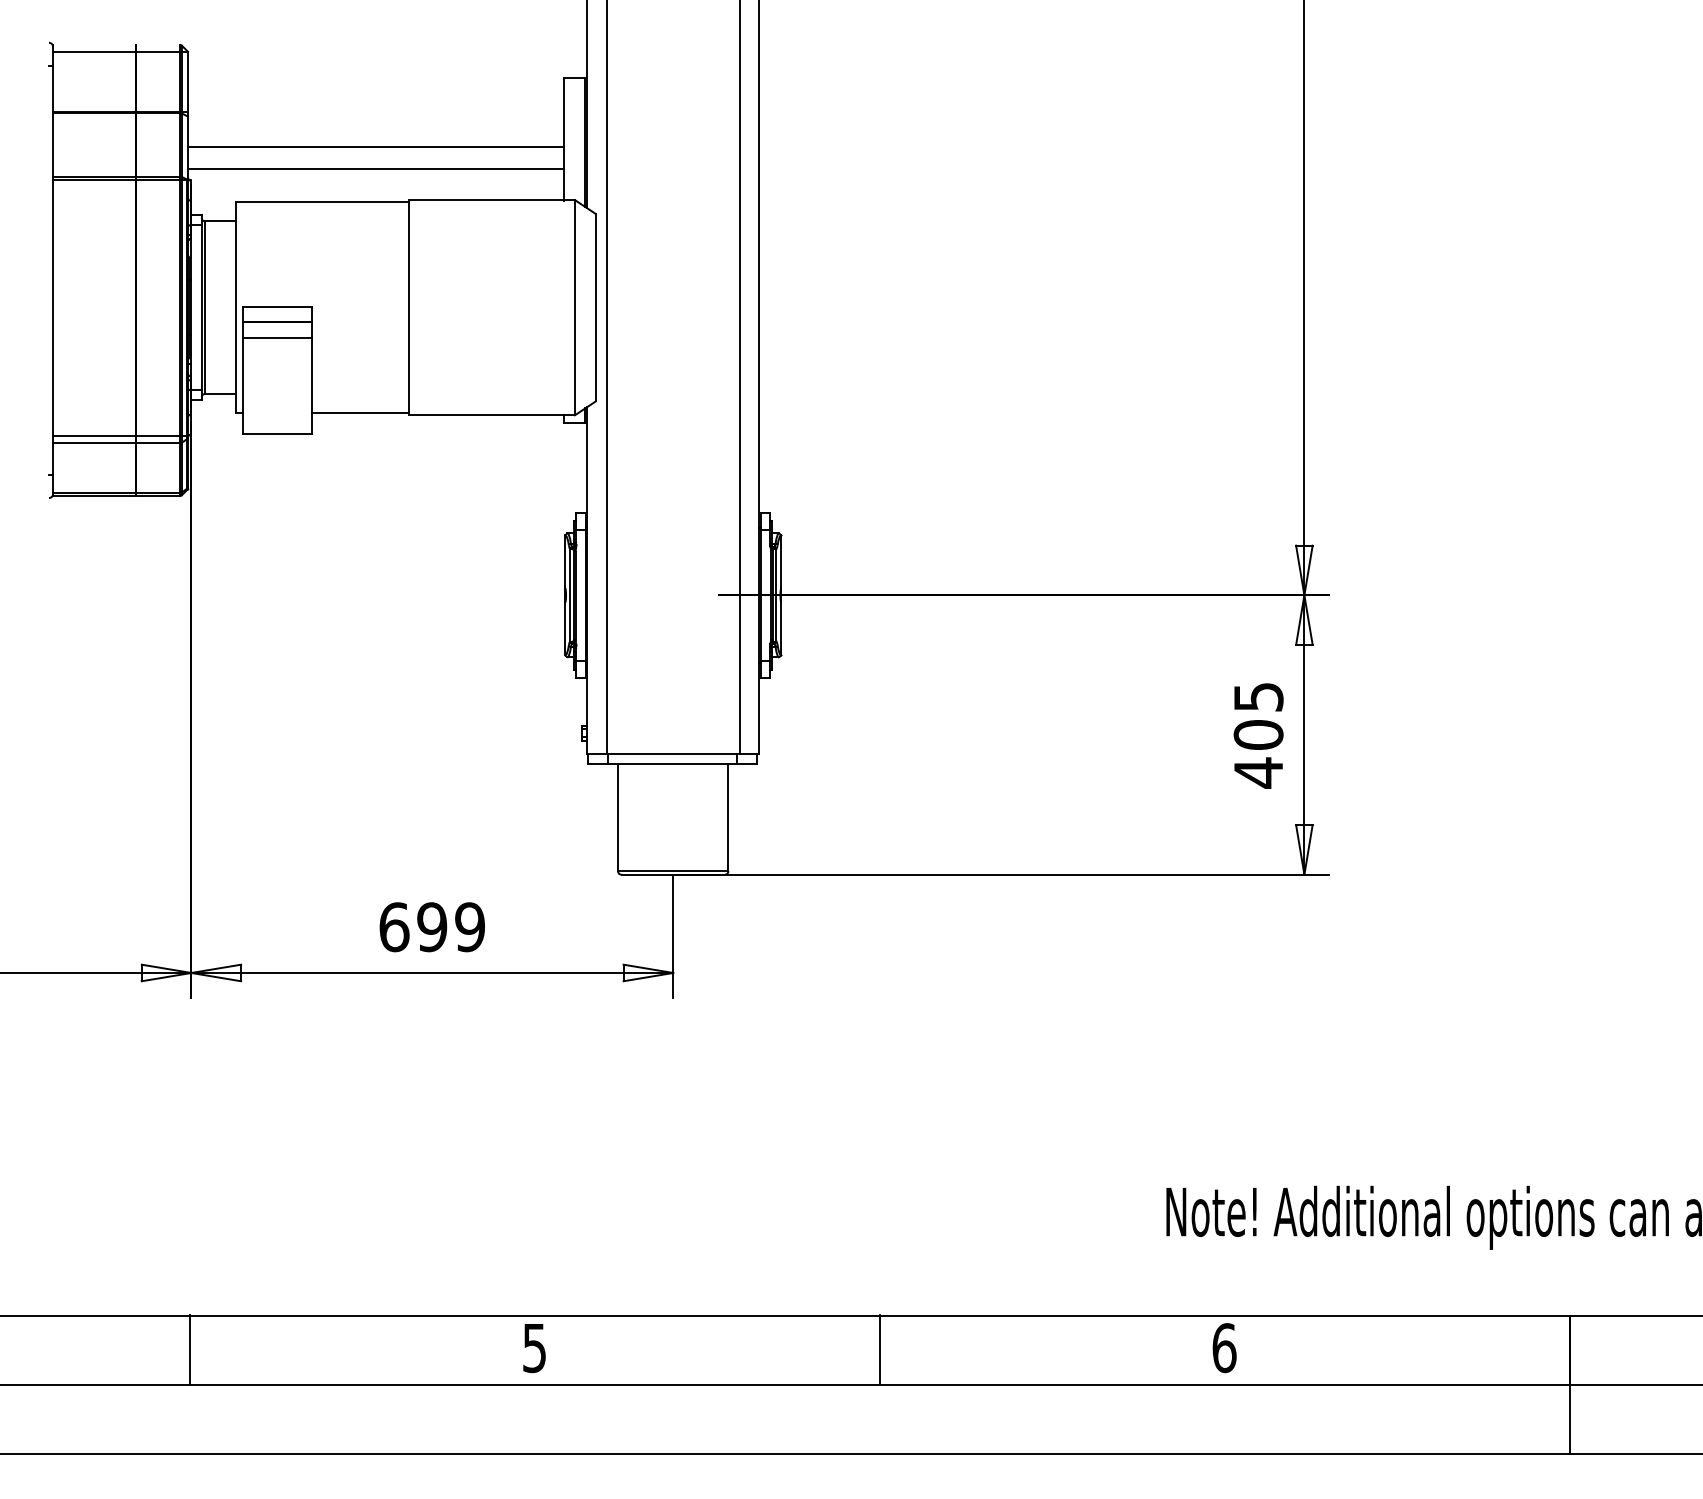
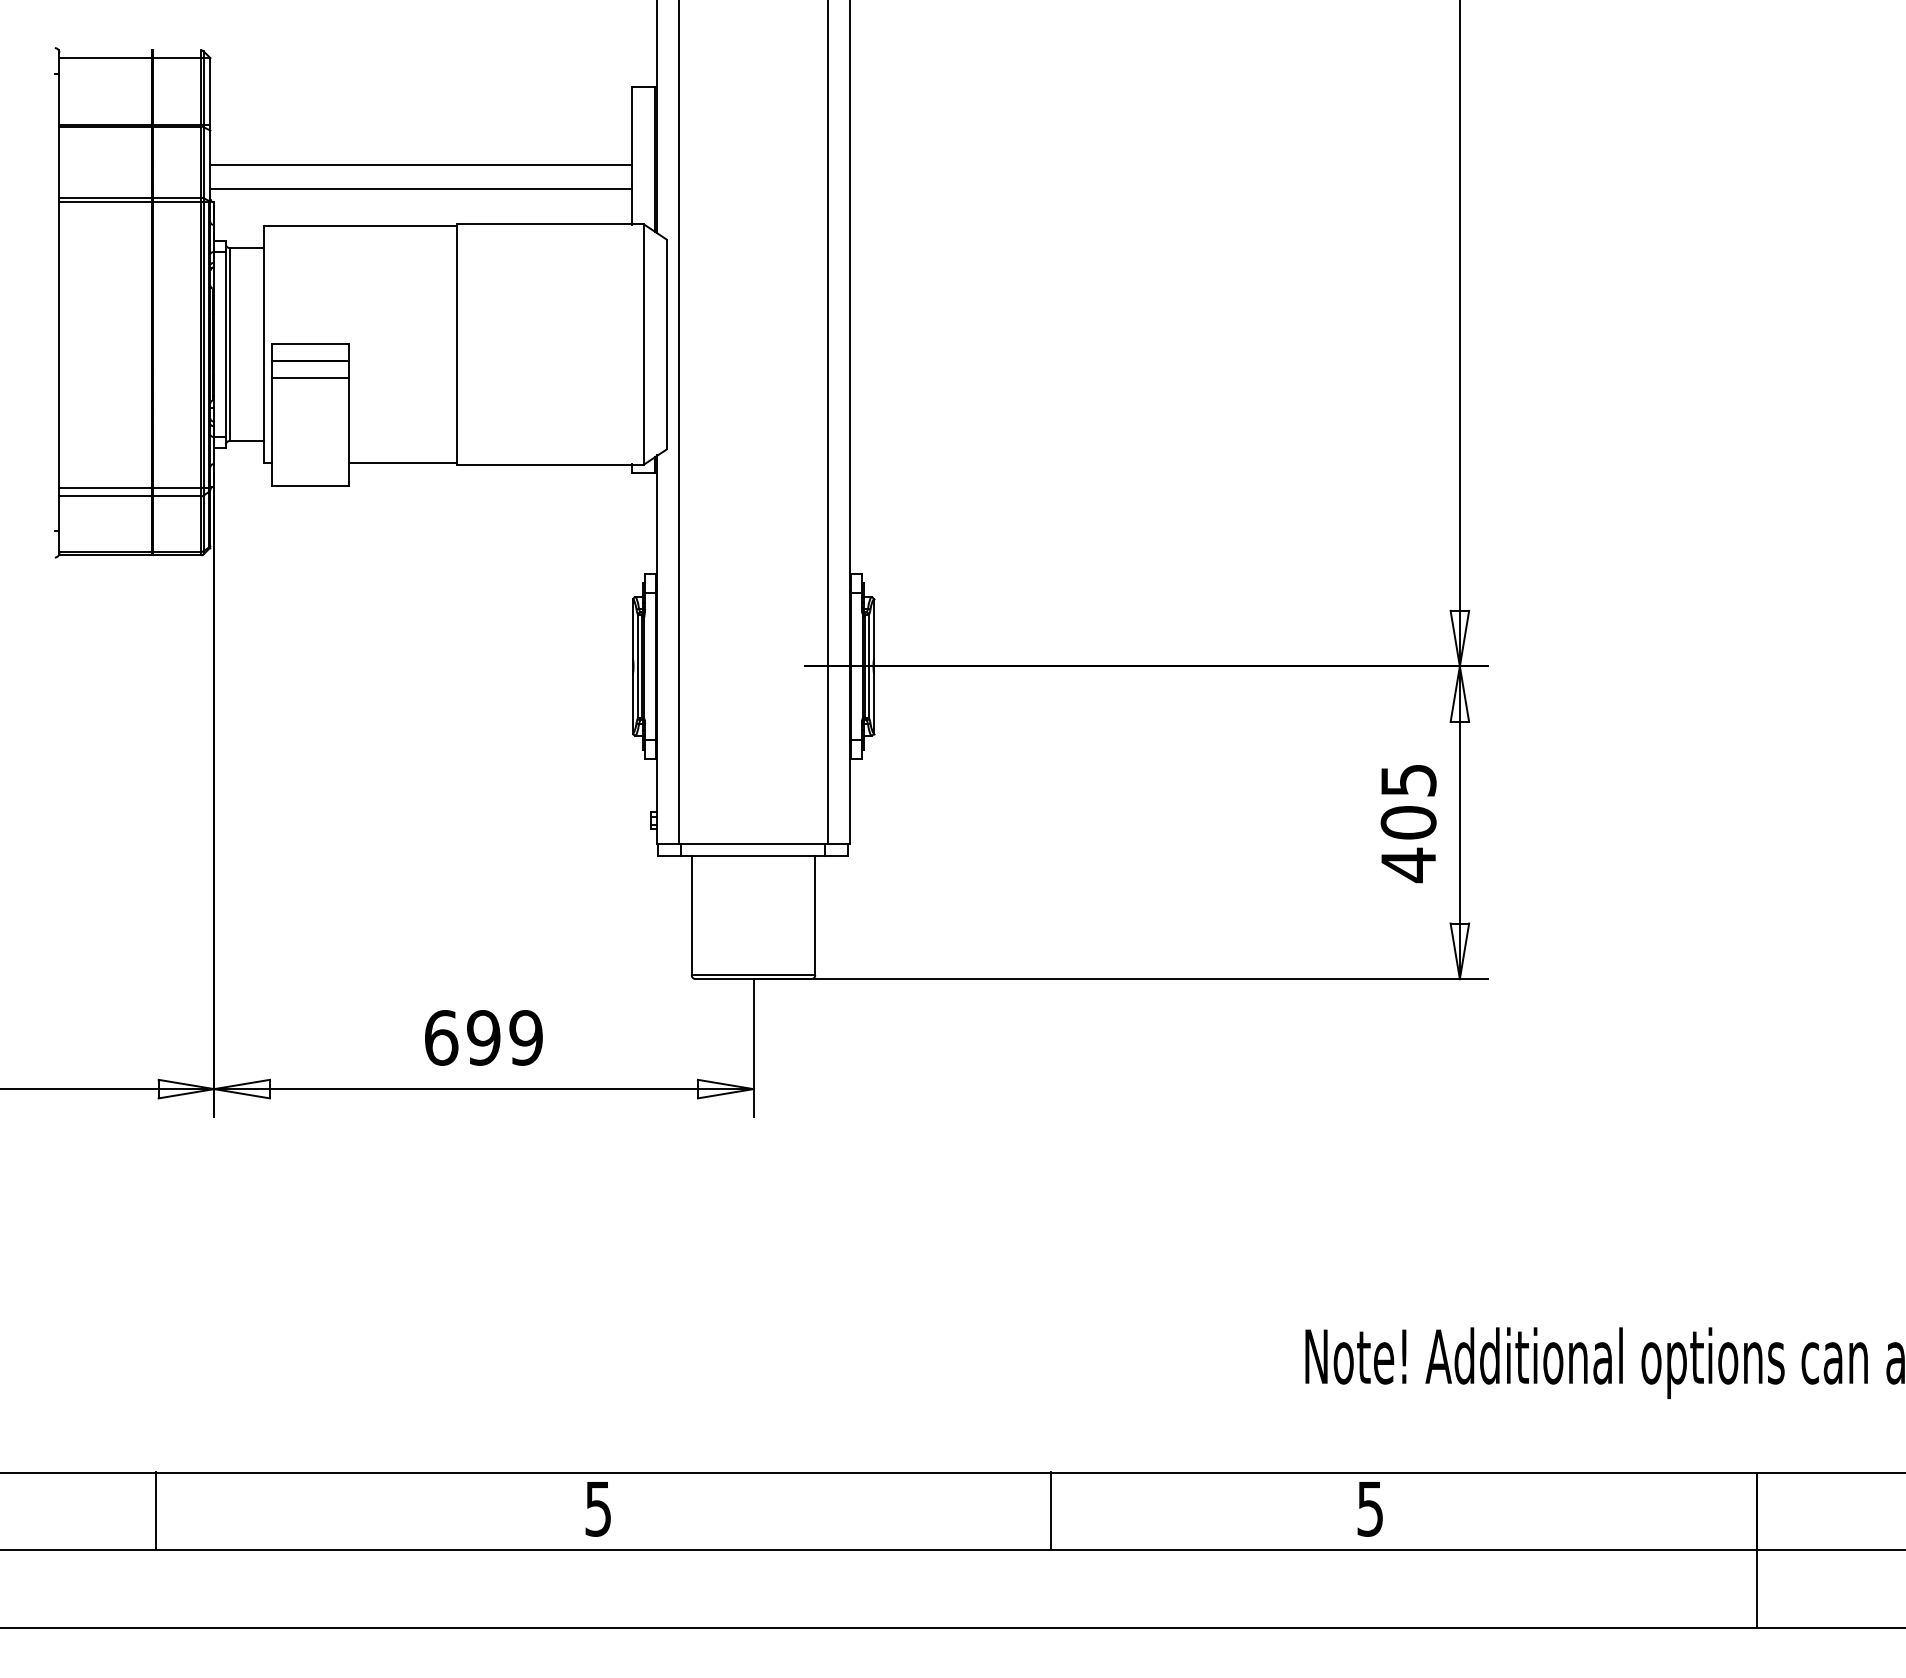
text: (1224, 1347) -> (1370, 1508), 6 -> 5
line: (190, 1349) -> (156, 1510), moved
line: (880, 1349) -> (1051, 1510), moved

